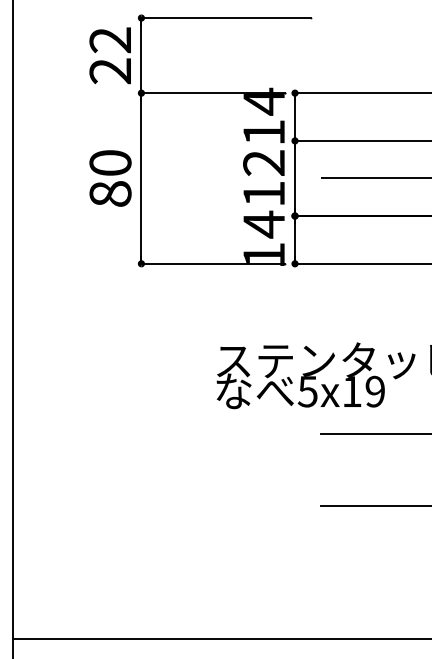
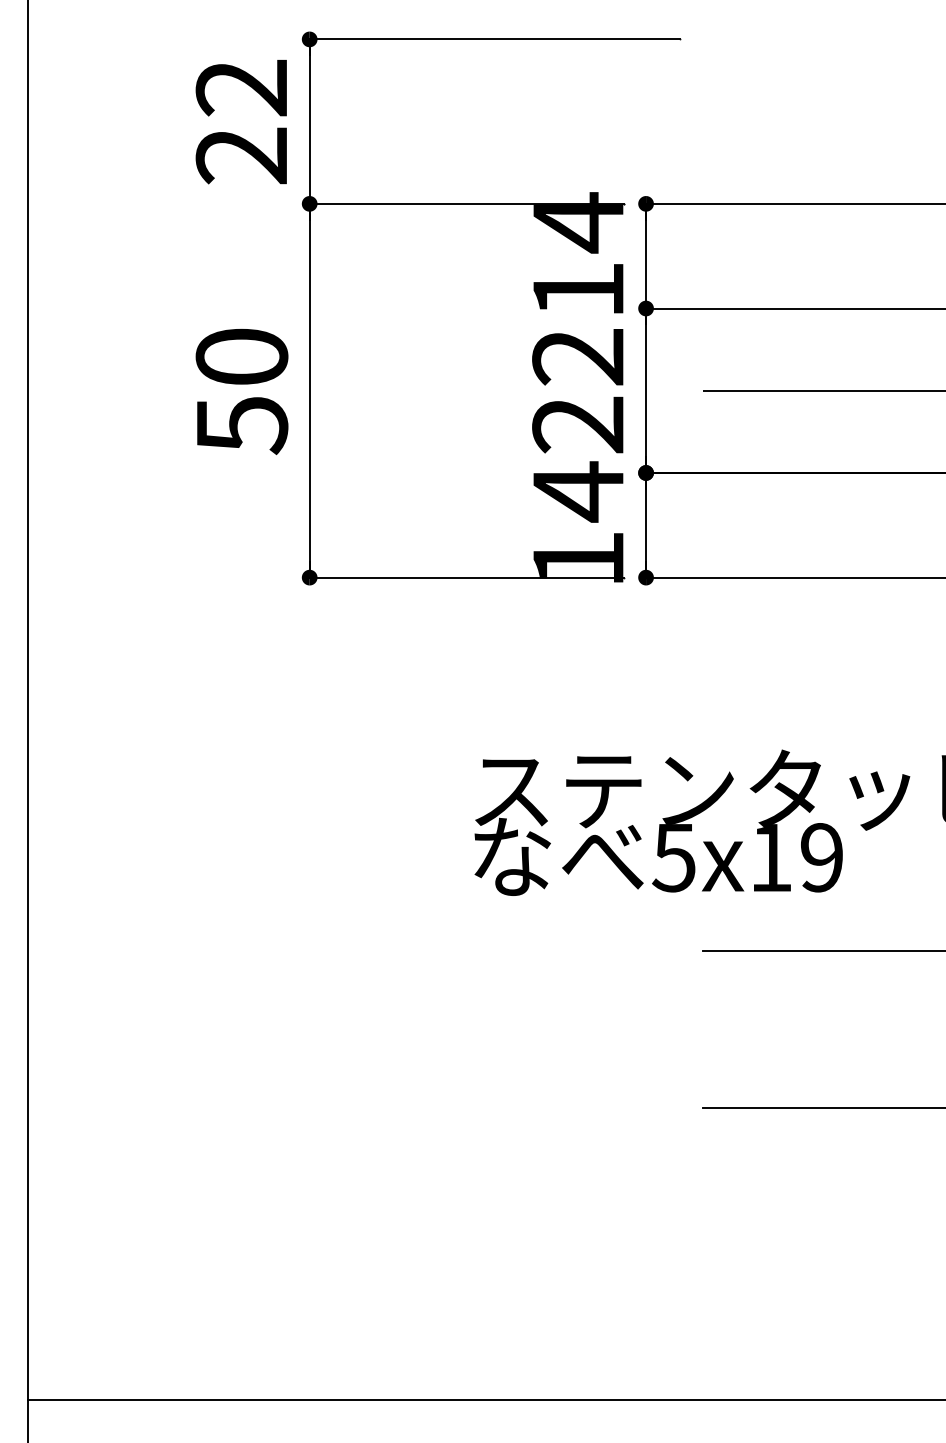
text: (263, 193) -> (577, 423), 12 -> 22
text: (110, 194) -> (241, 425), 80 -> 50

